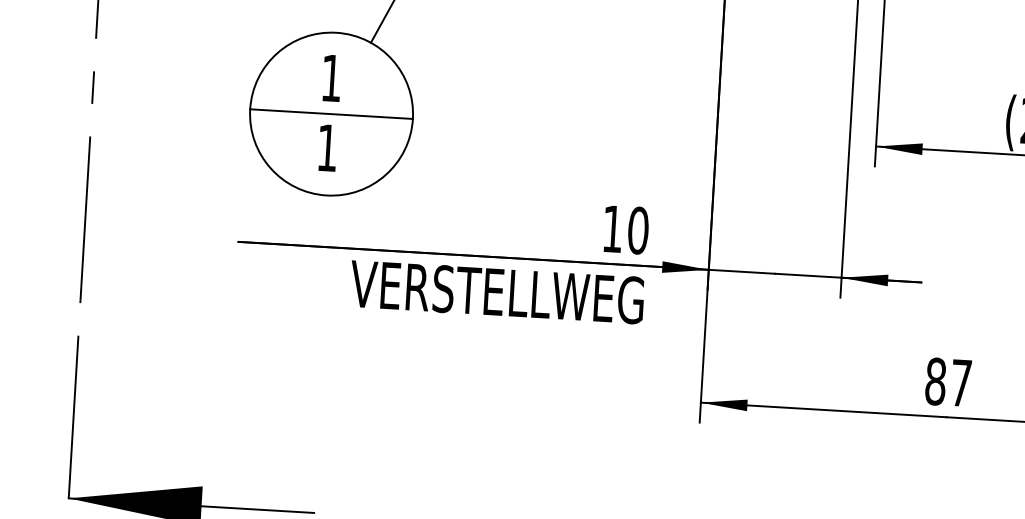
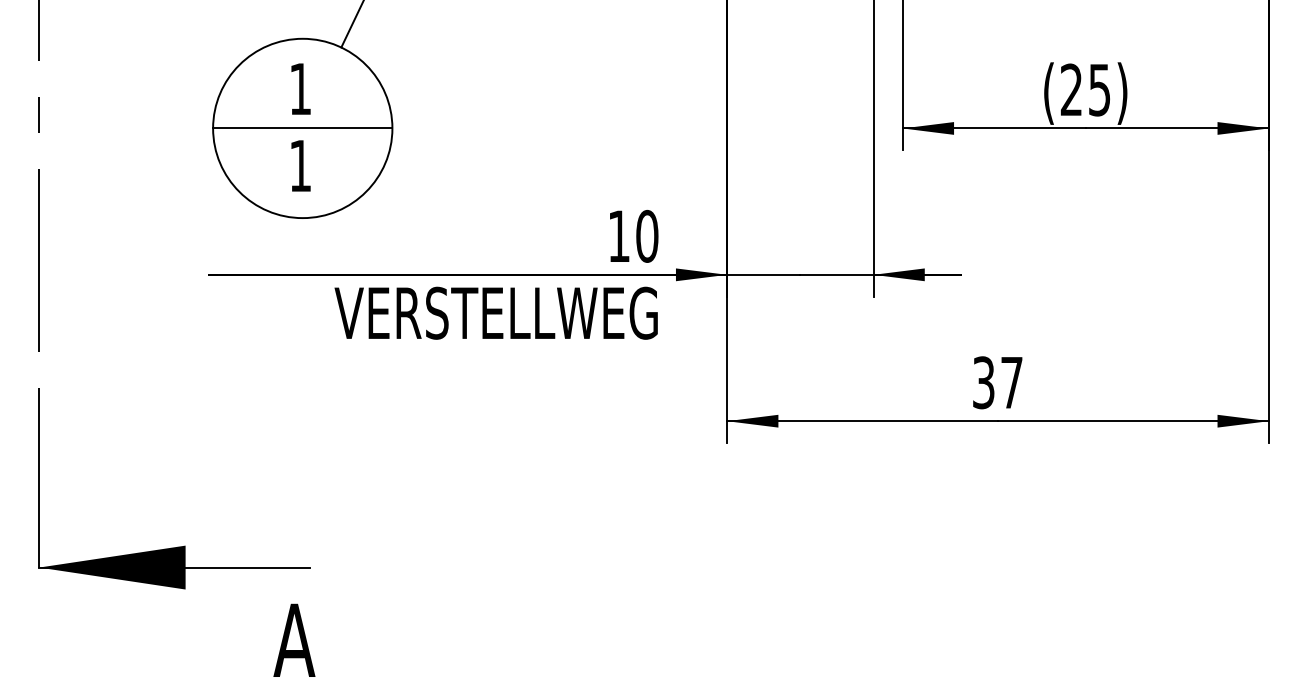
text: (935, 381) -> (983, 382), 87 -> 37

